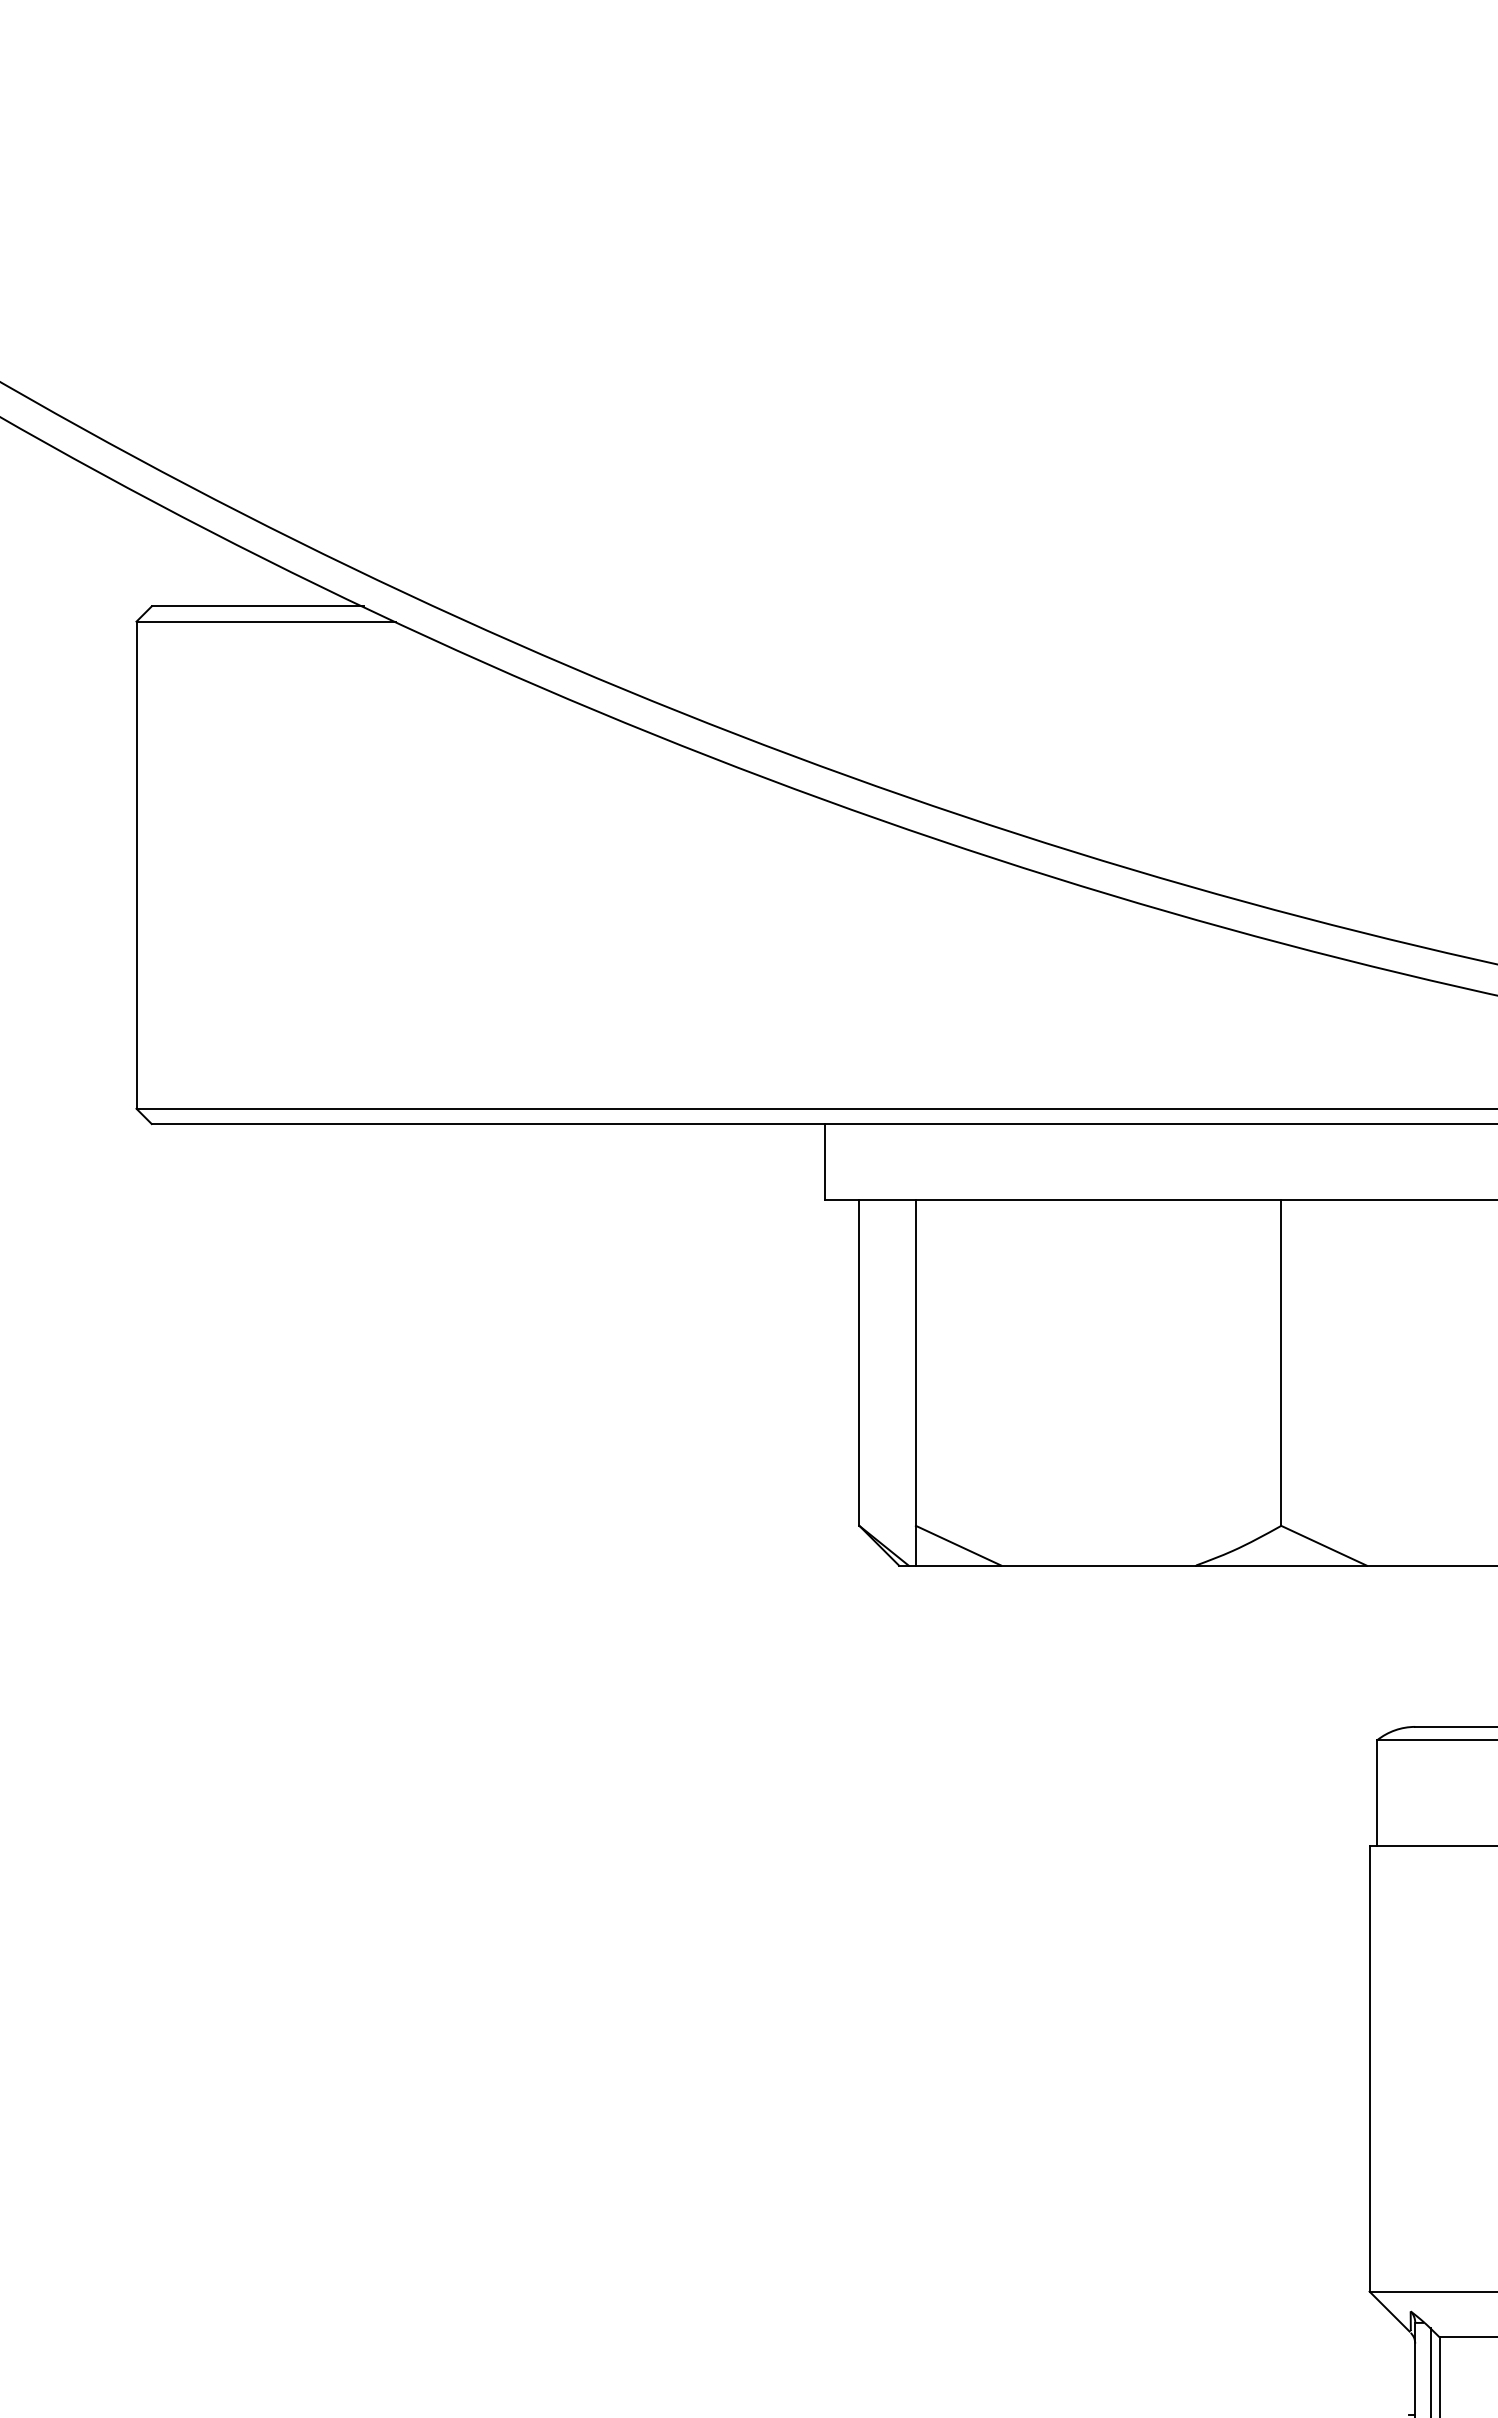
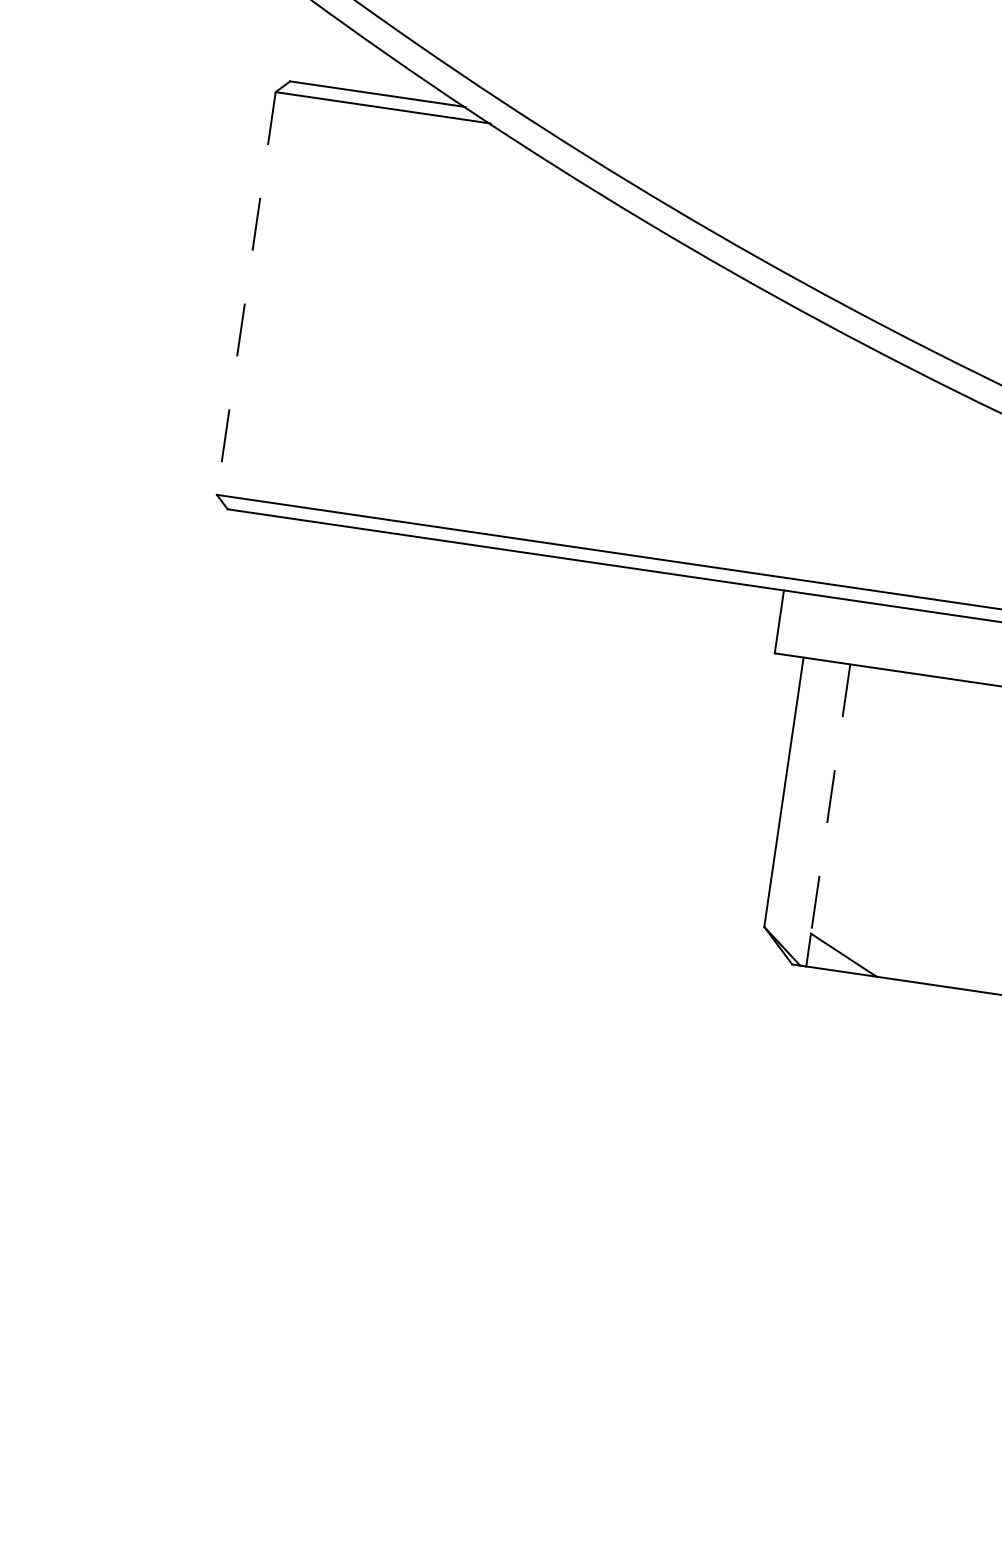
line: (136, 865) -> (246, 293), solid -> dashed
line: (915, 1362) -> (830, 798), solid -> dashed

